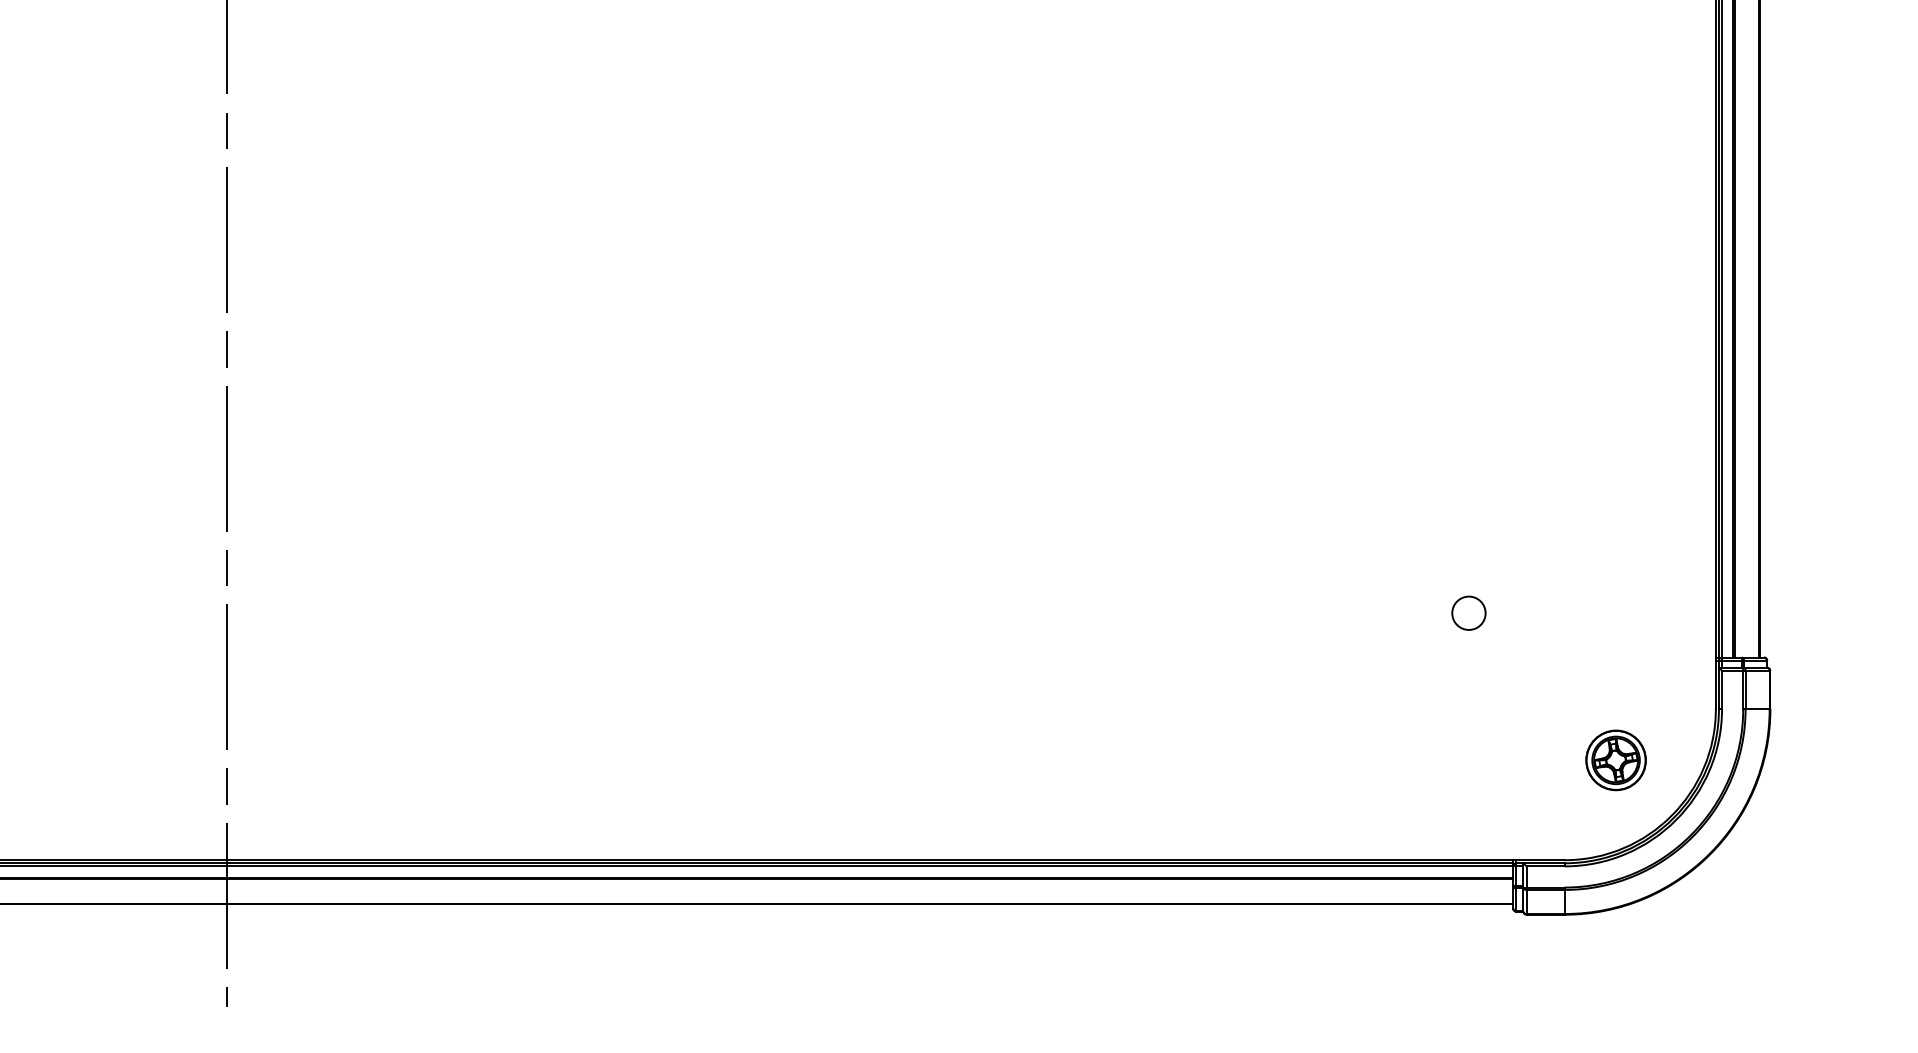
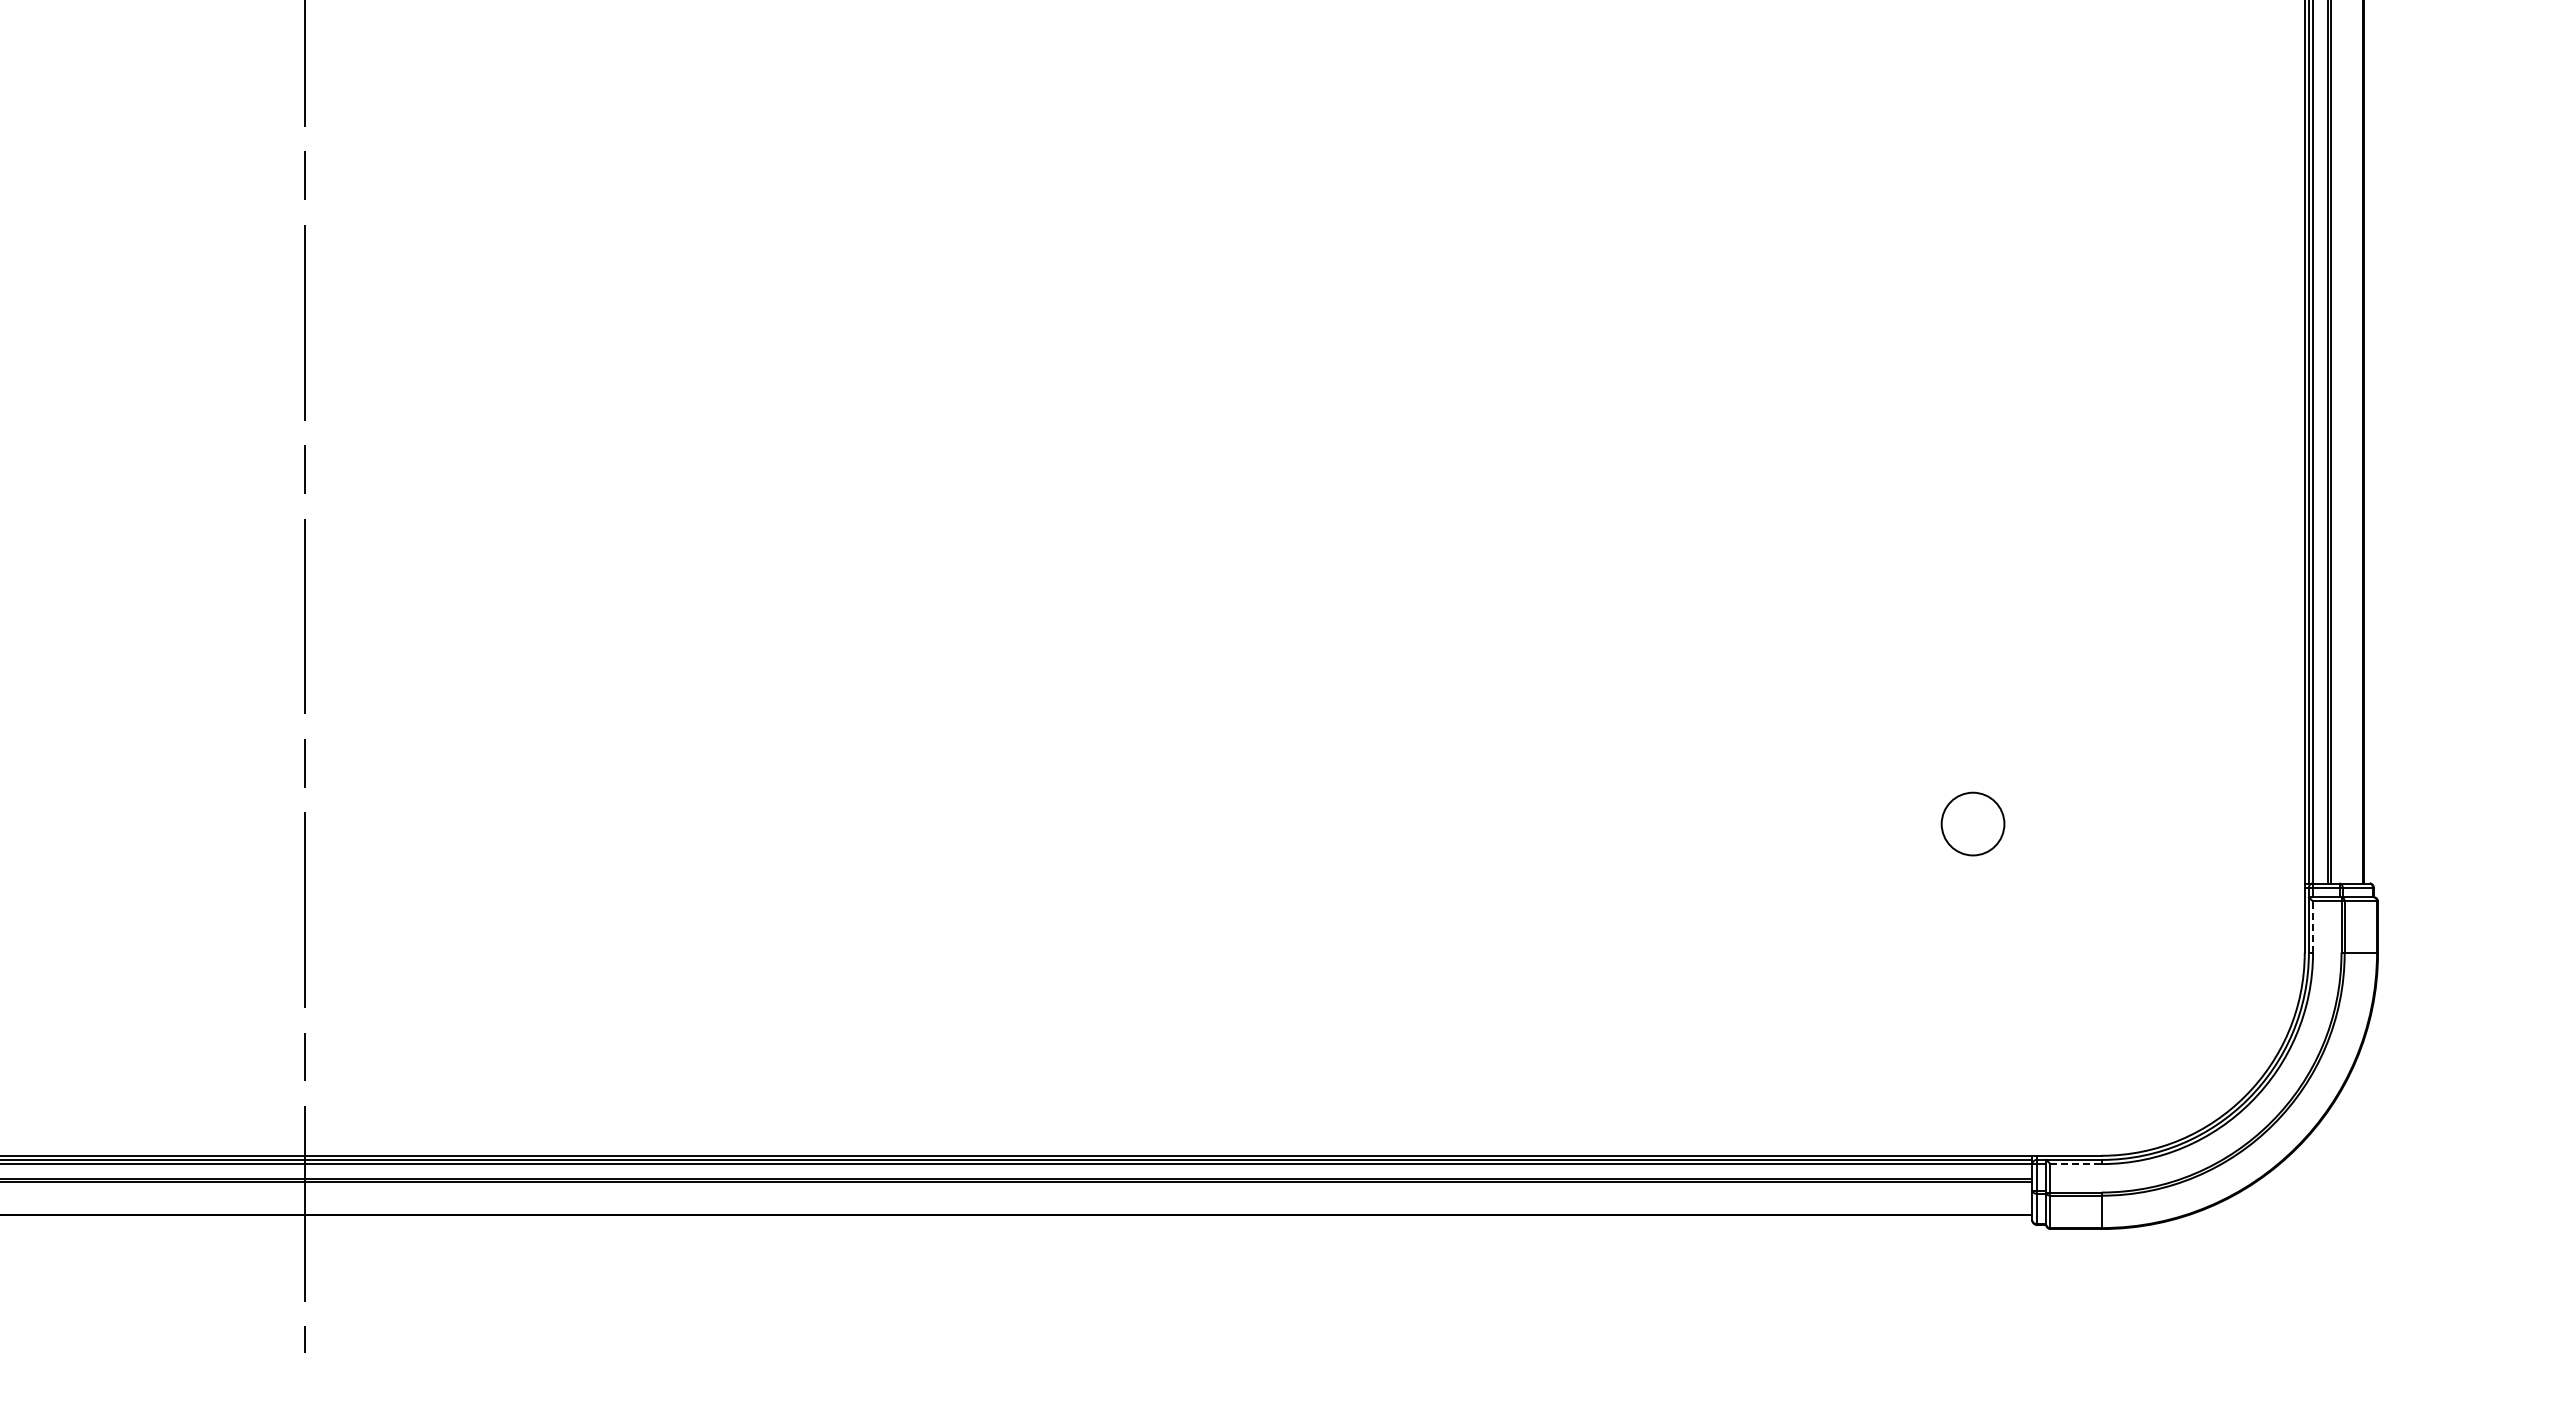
circle: (1468, 612) -> (1972, 823), size x1.4
line: (1722, 690) -> (2313, 927), solid -> dashed
part: (1615, 760) -> (2170, 1021), removed
line: (1545, 866) -> (2076, 1164), solid -> dashed

